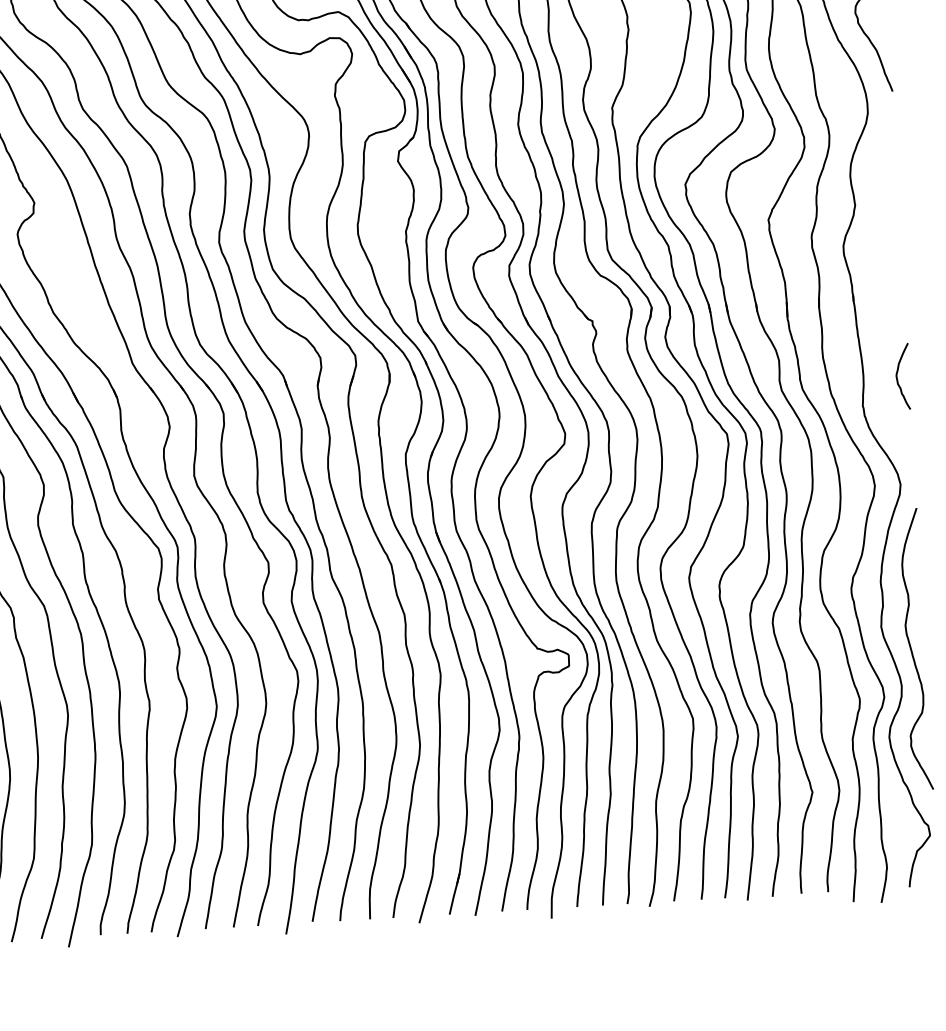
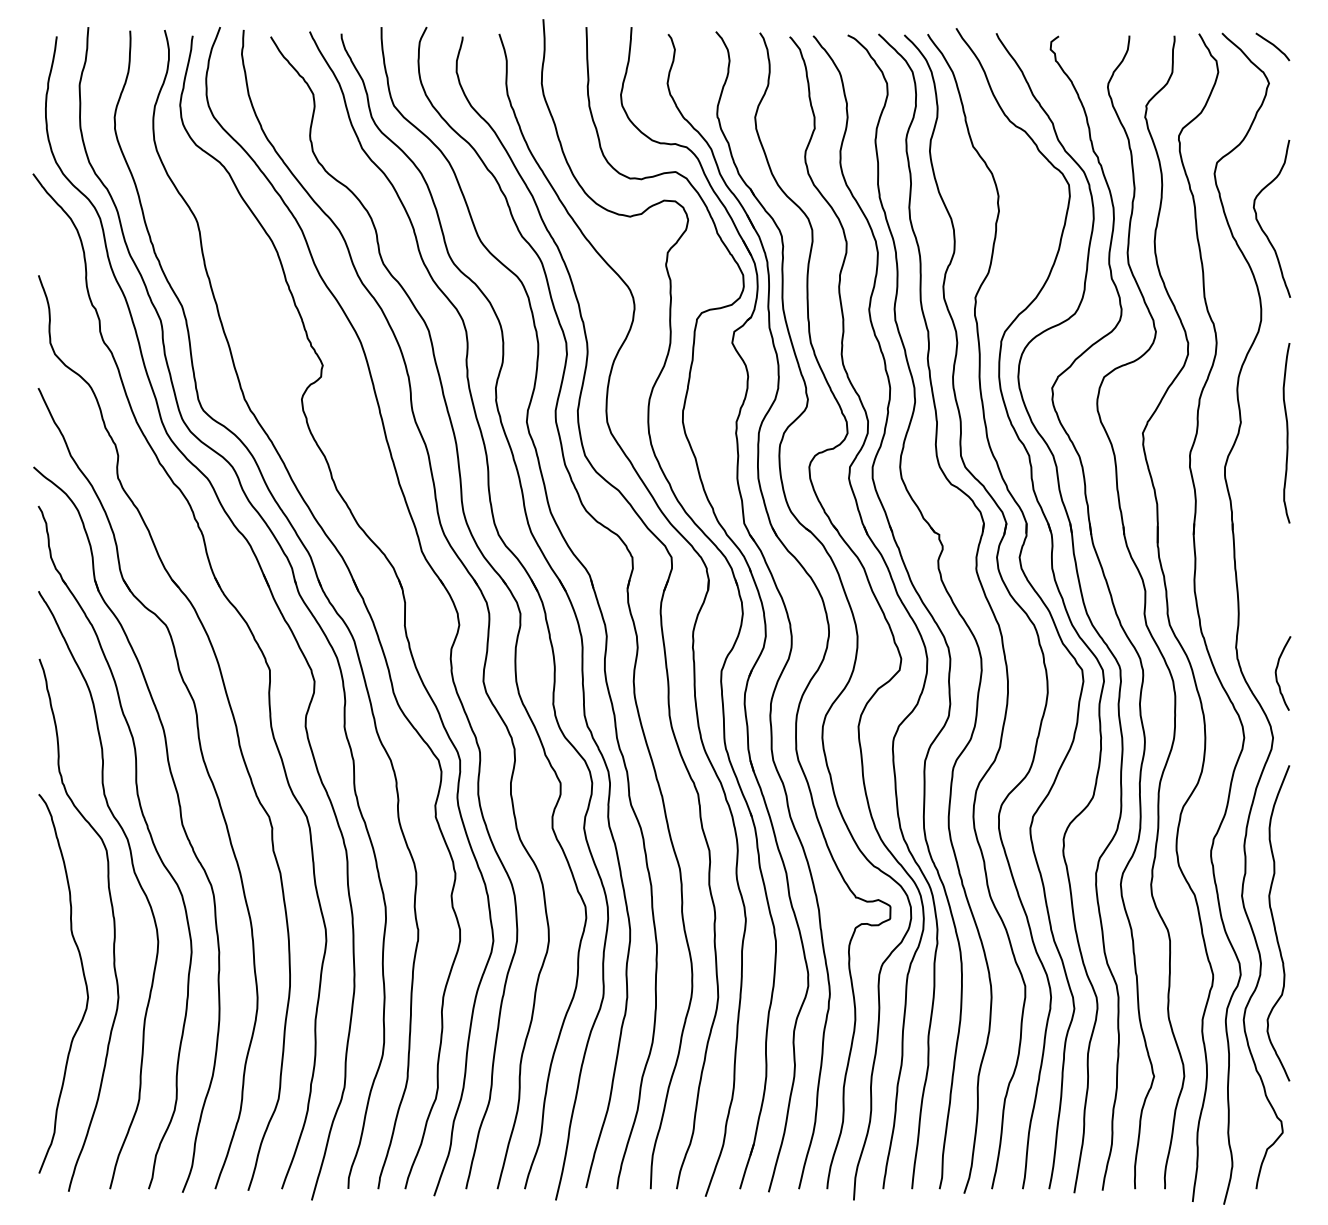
curve: (896, 212) -> (1286, 433), added
curve: (898, 379) -> (1277, 676), moved

